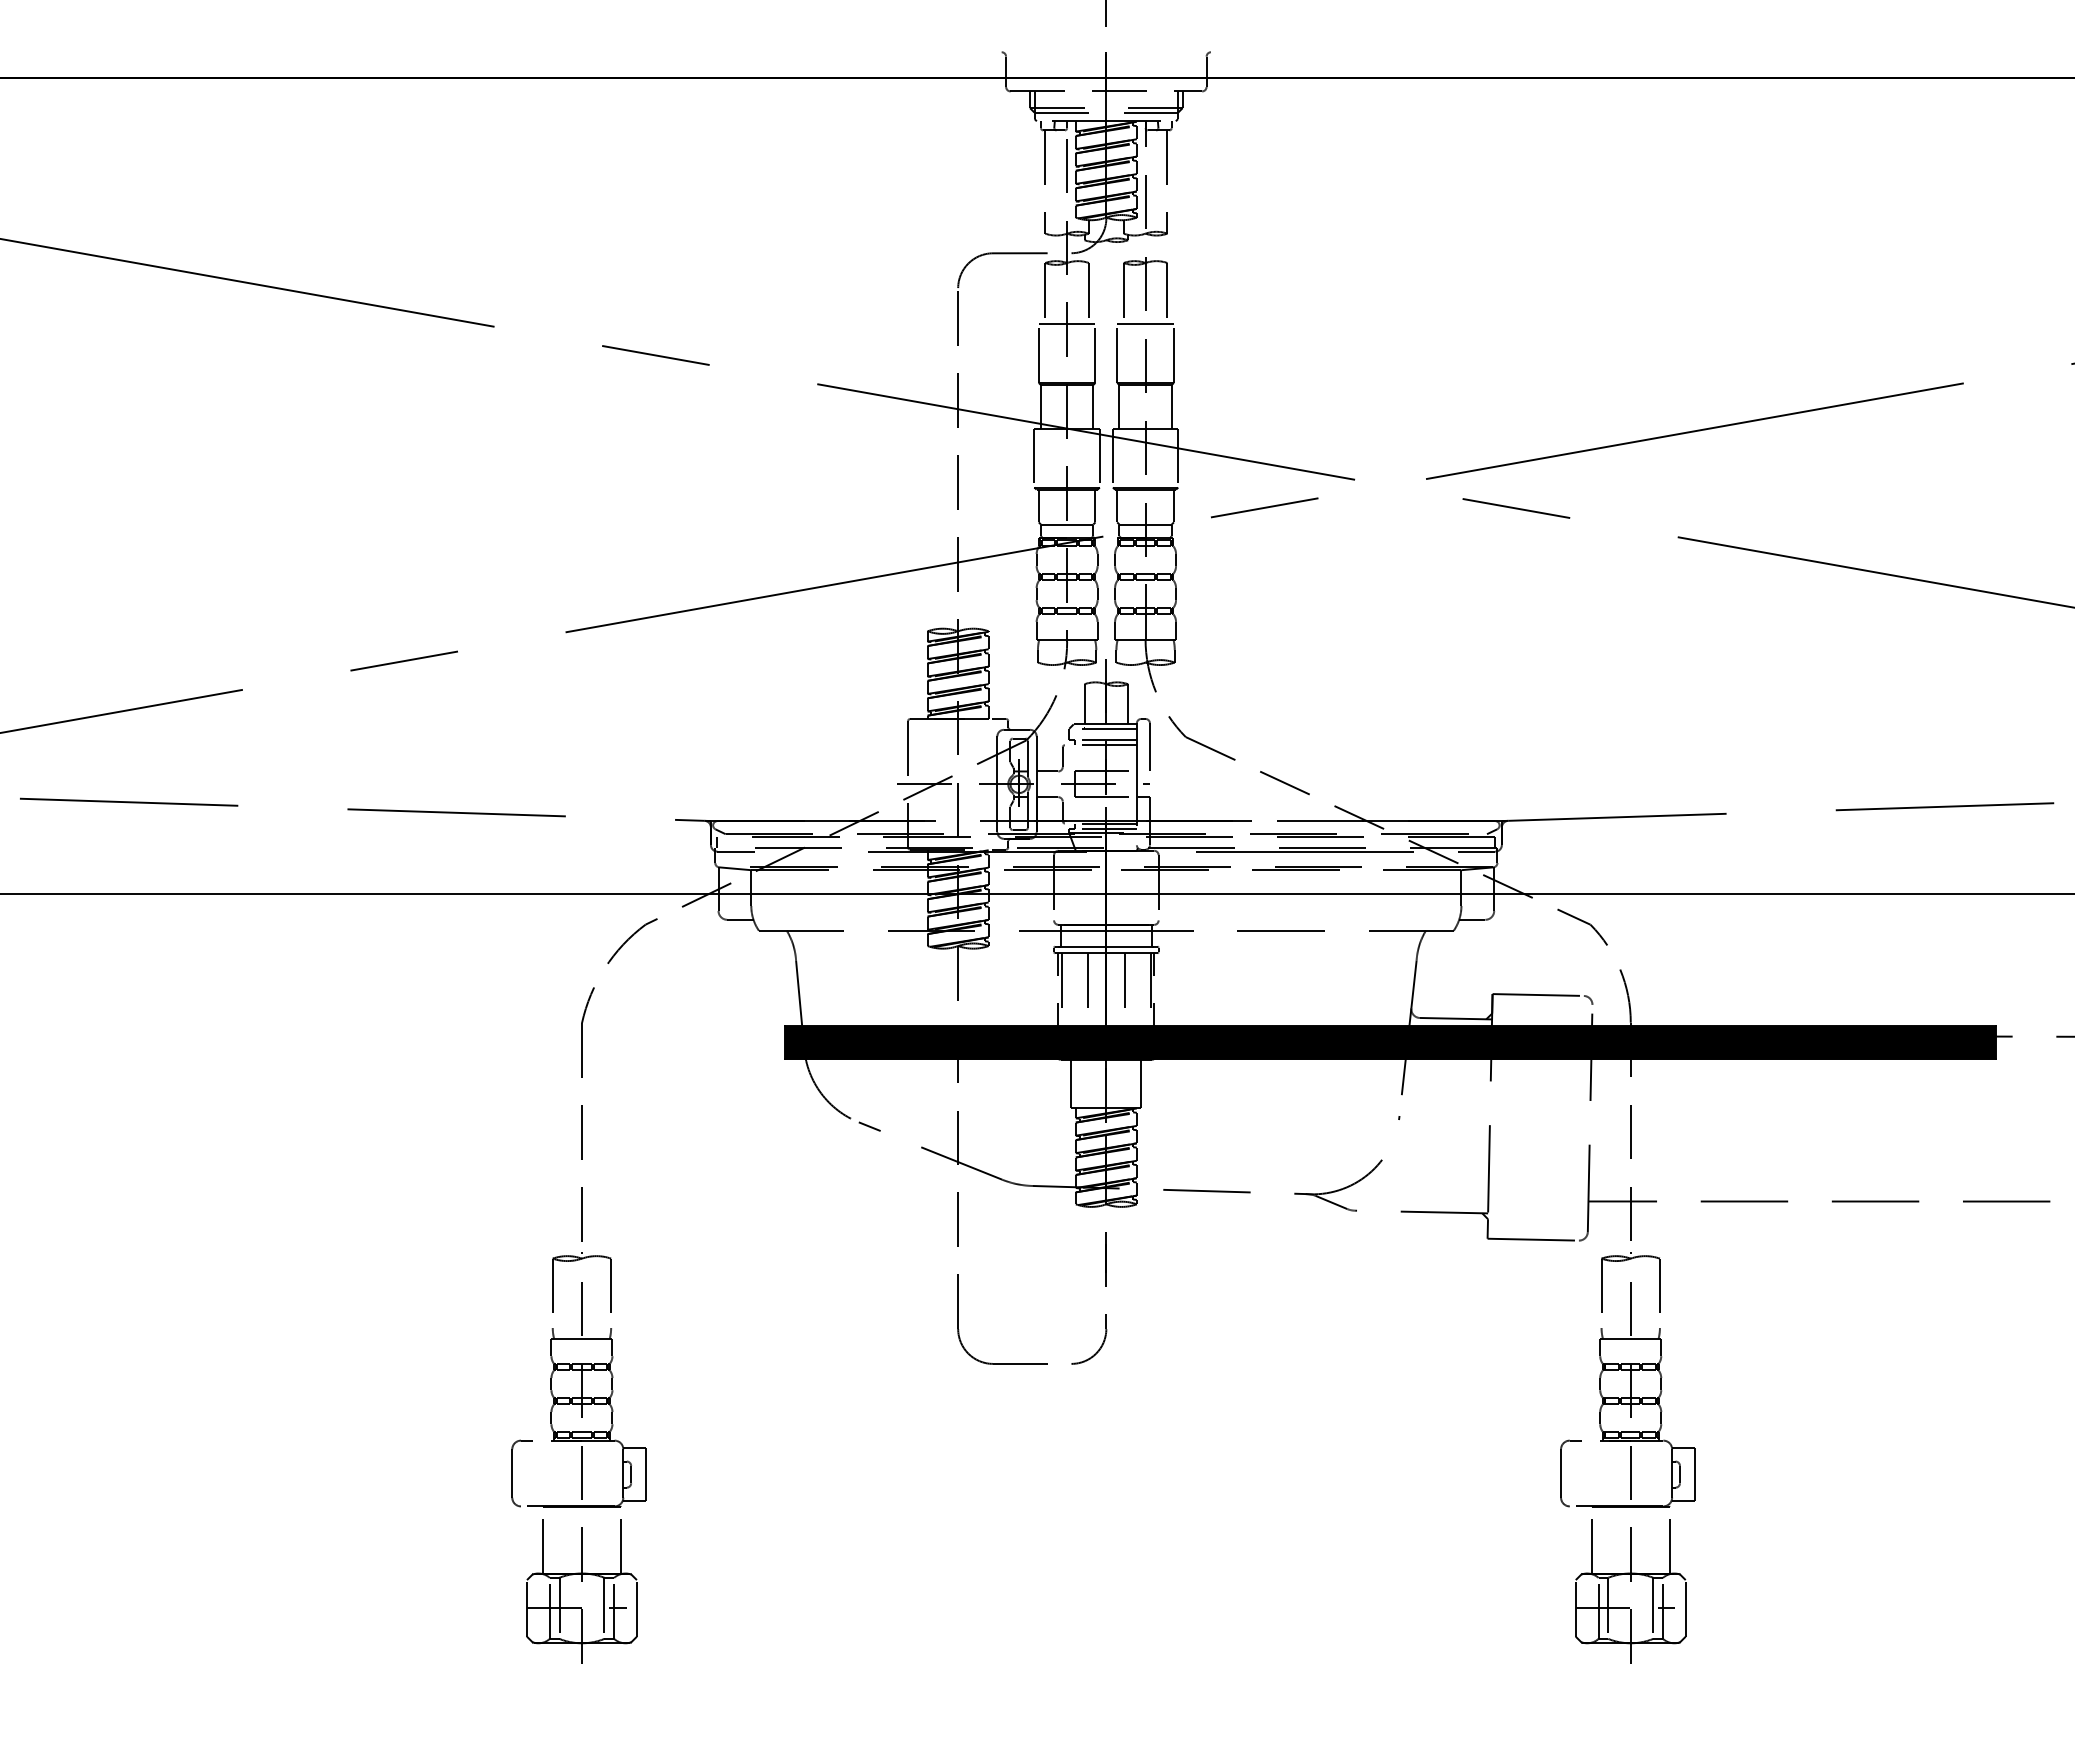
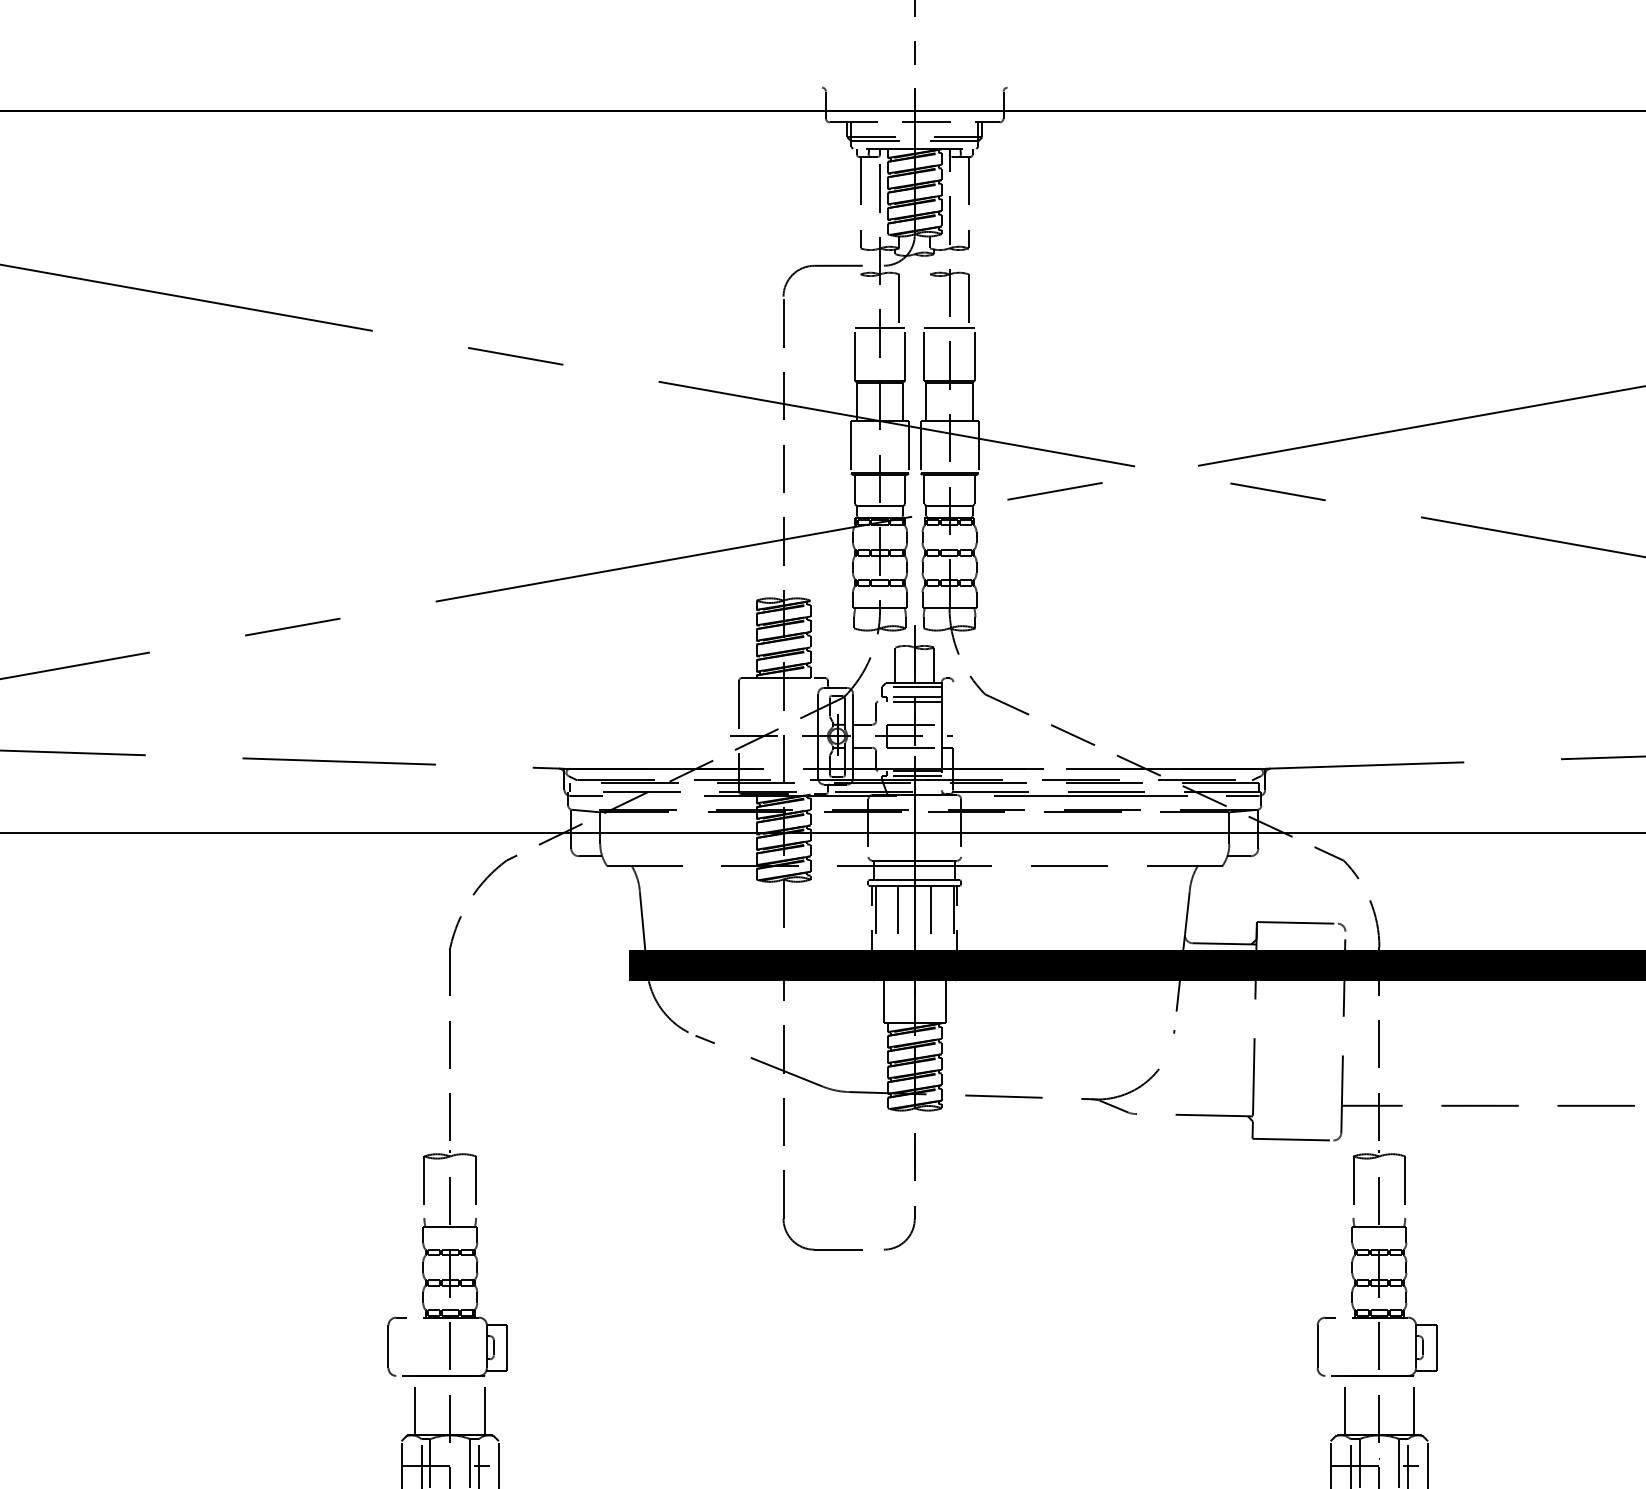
line: (1045, 293) -> (860, 301), removed
line: (1123, 293) -> (929, 301), removed
line: (1149, 747) -> (953, 703), removed

